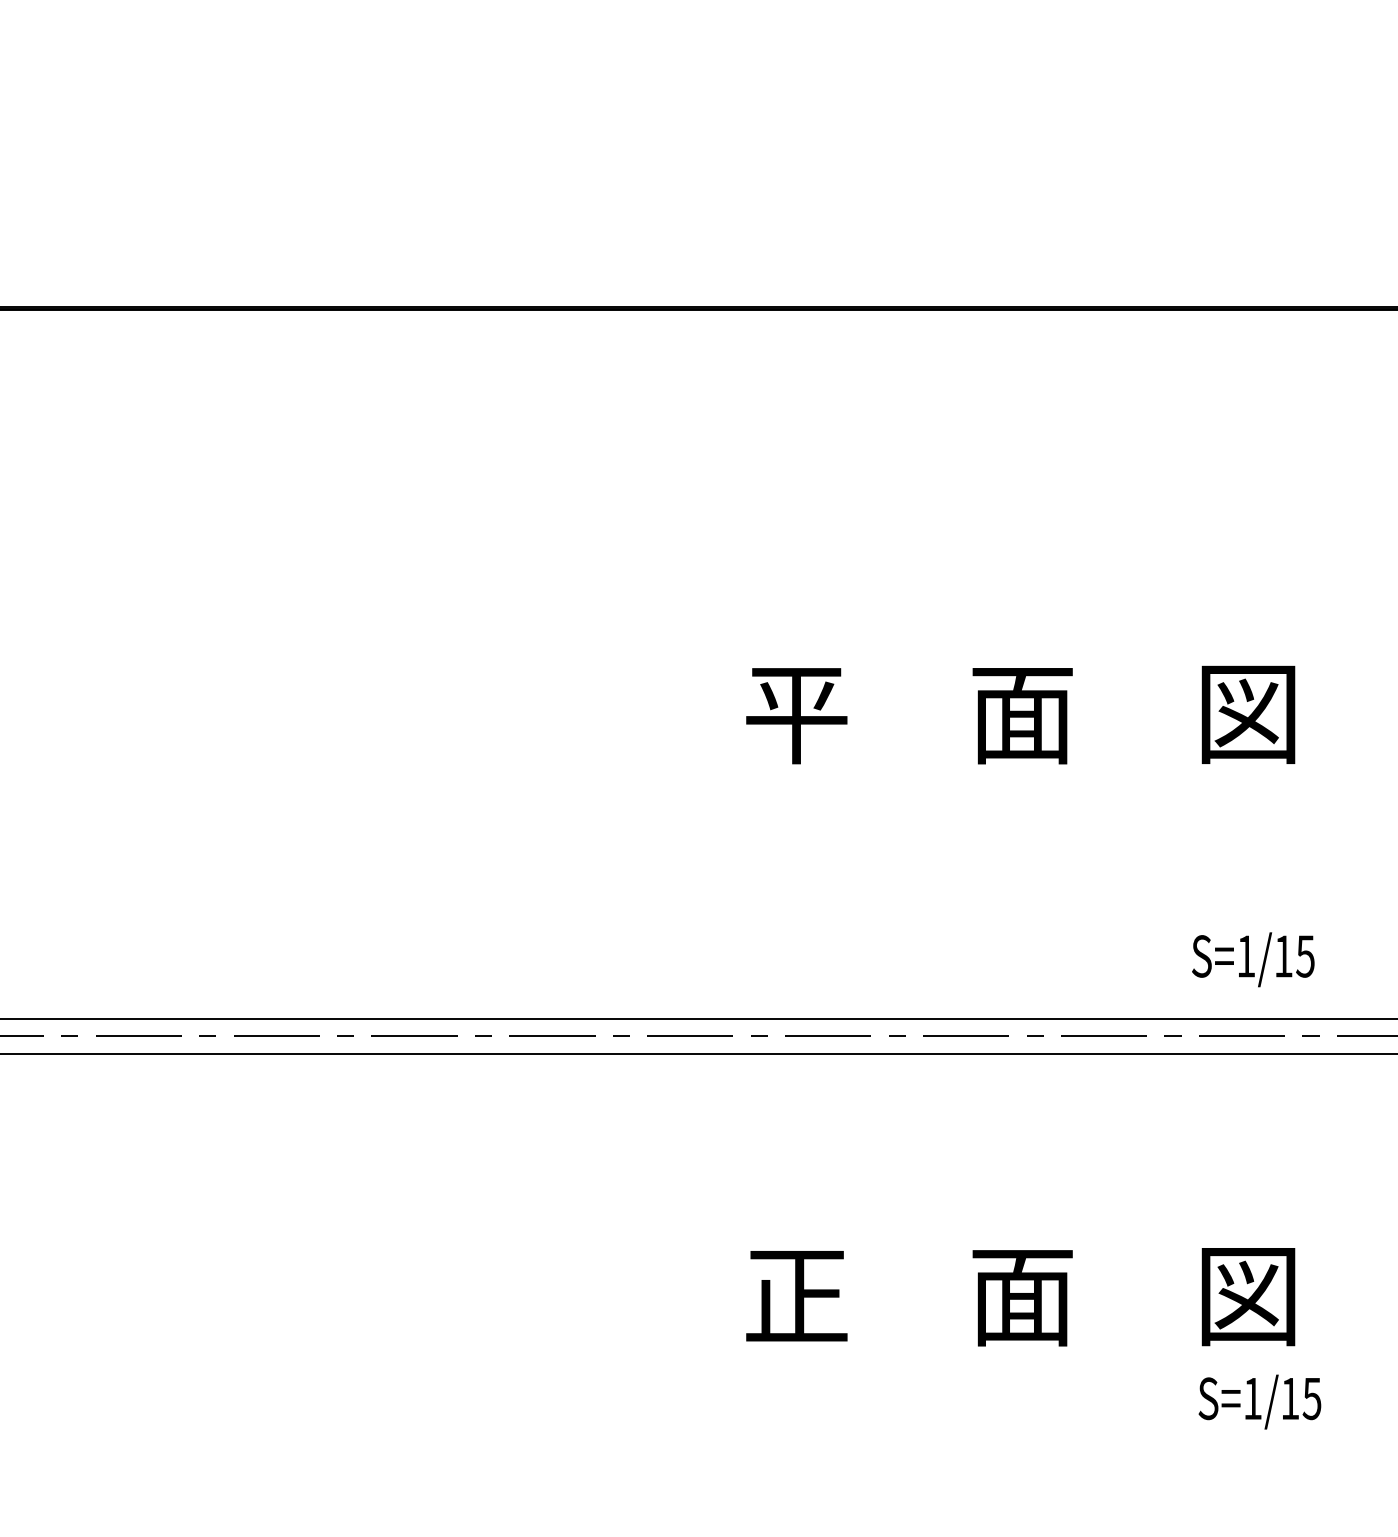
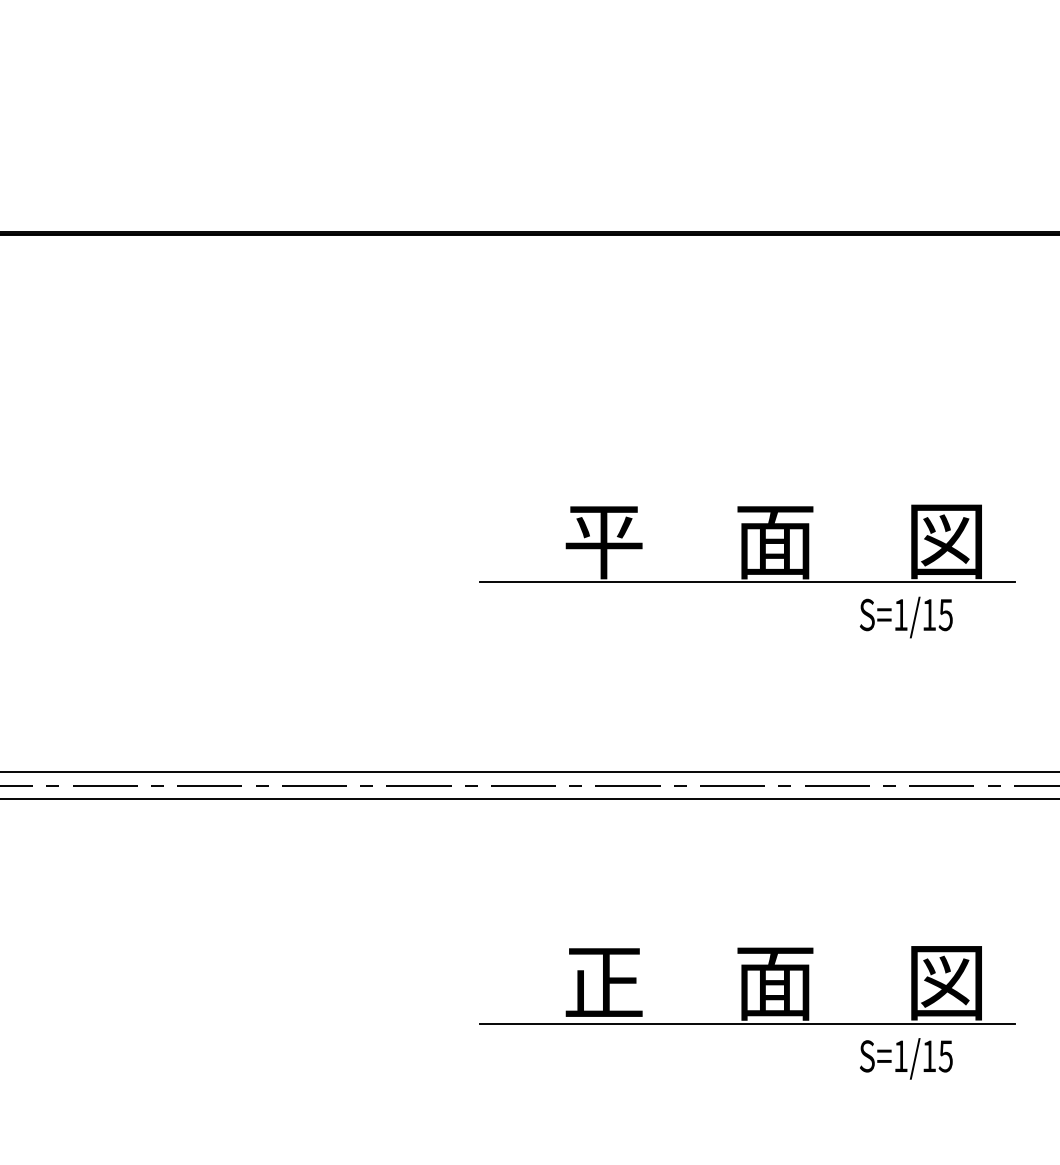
line: (985, 768) -> (747, 582), added
text: (1252, 959) -> (905, 617), moved
line: (985, 1350) -> (747, 1023), added
text: (1260, 1401) -> (906, 1058), moved

